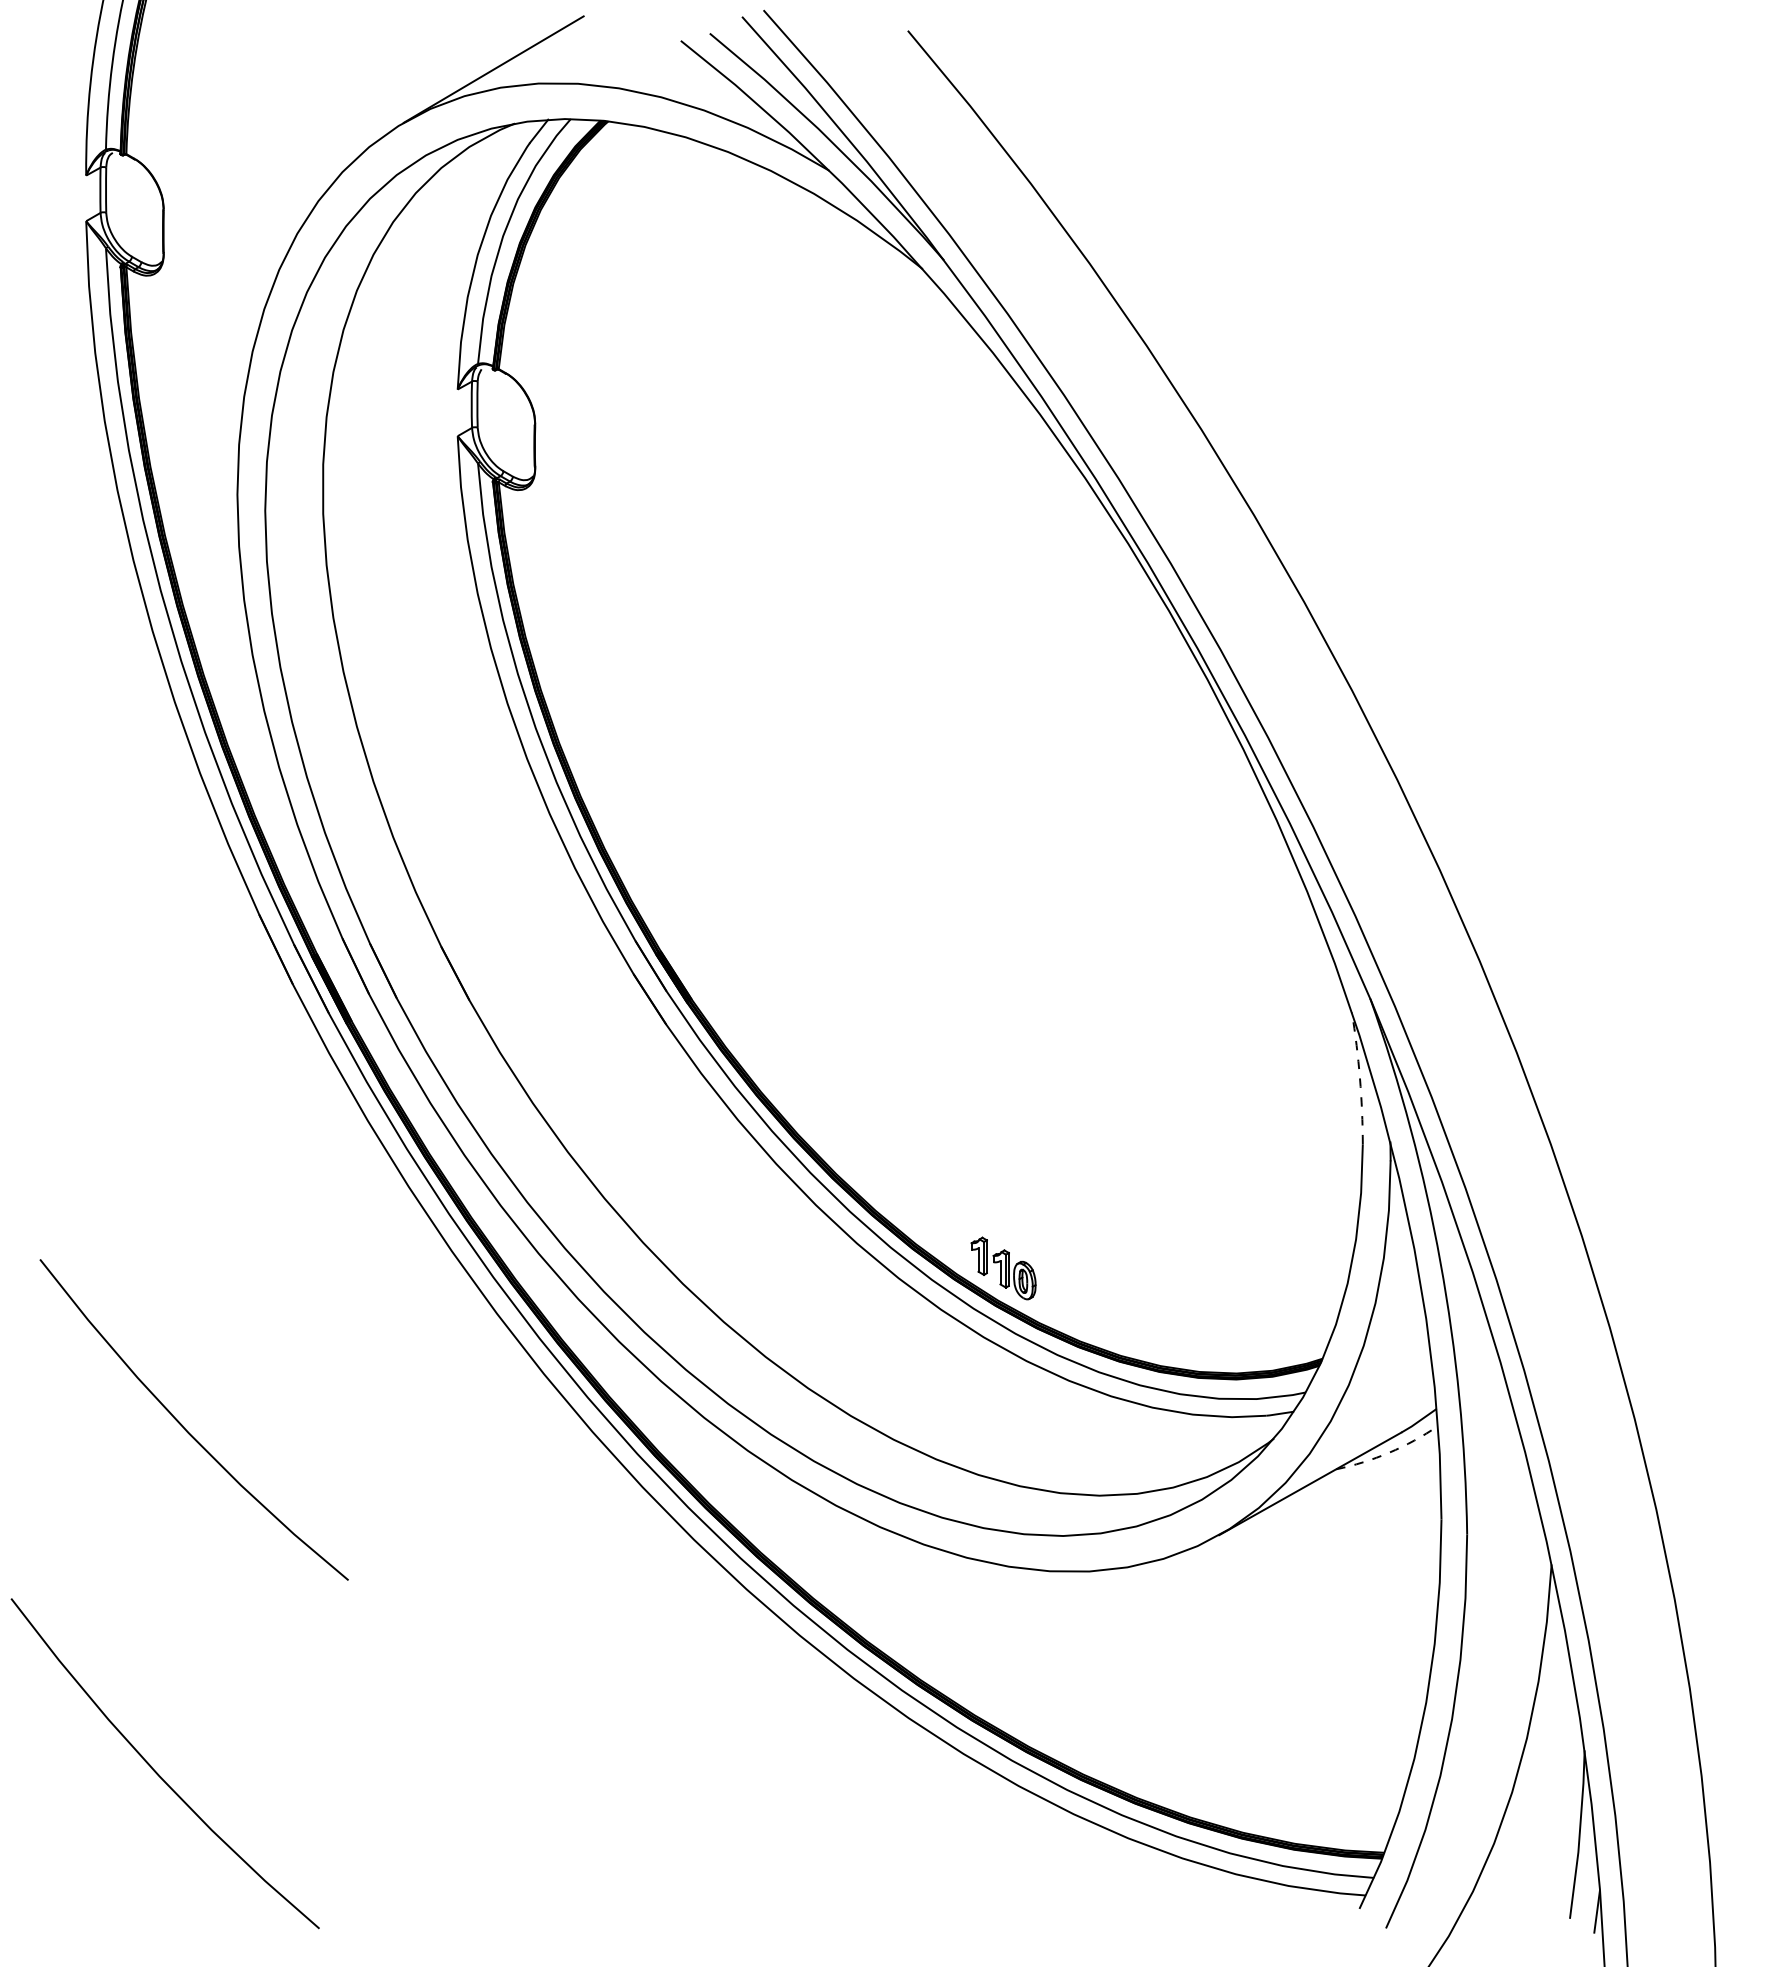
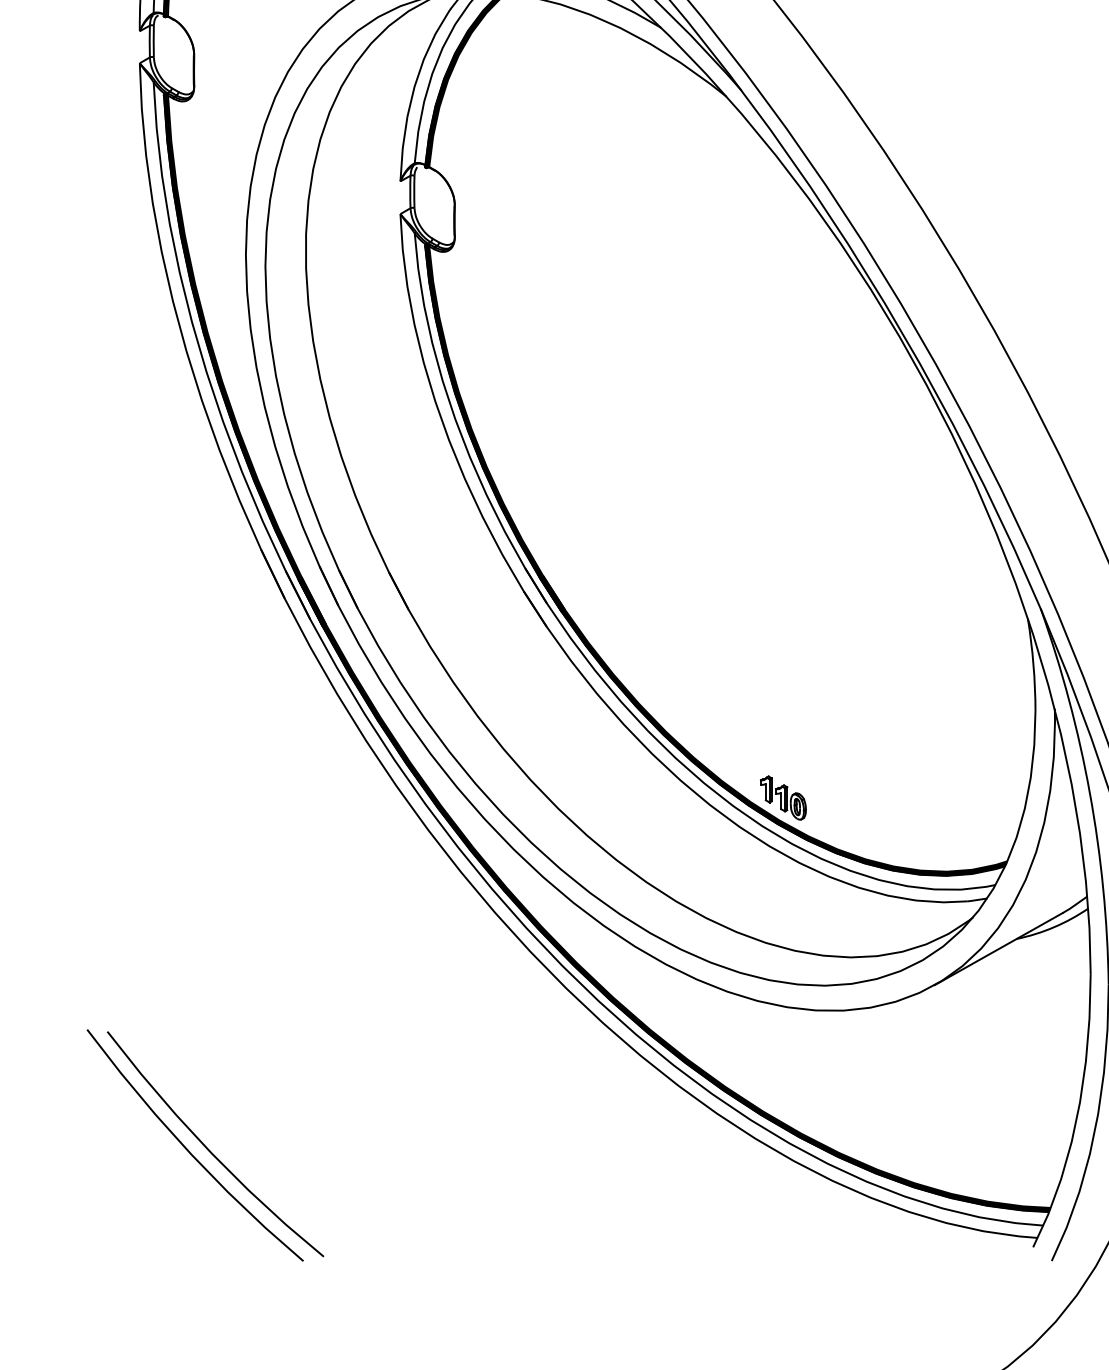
arc: (1359, 1078) -> (1033, 664), dashed -> solid
curve: (183, 1425) -> (208, 1148), moved
arc: (1389, 1452) -> (1054, 927), dashed -> solid

